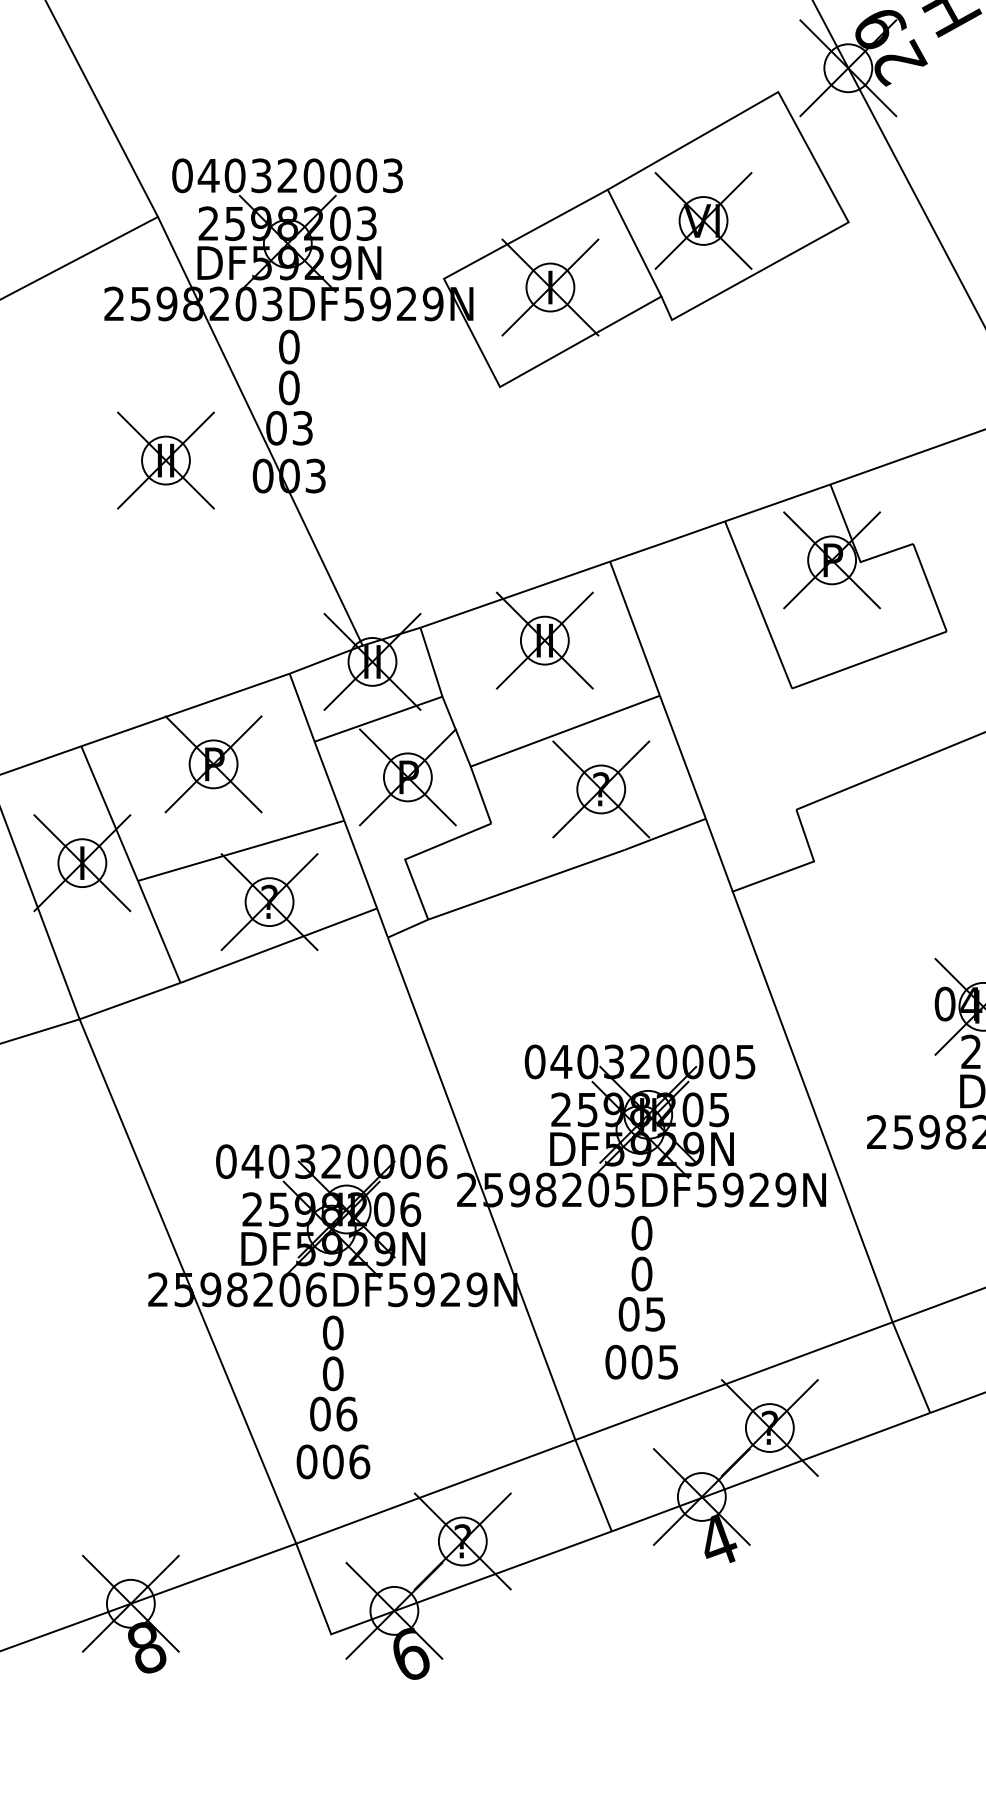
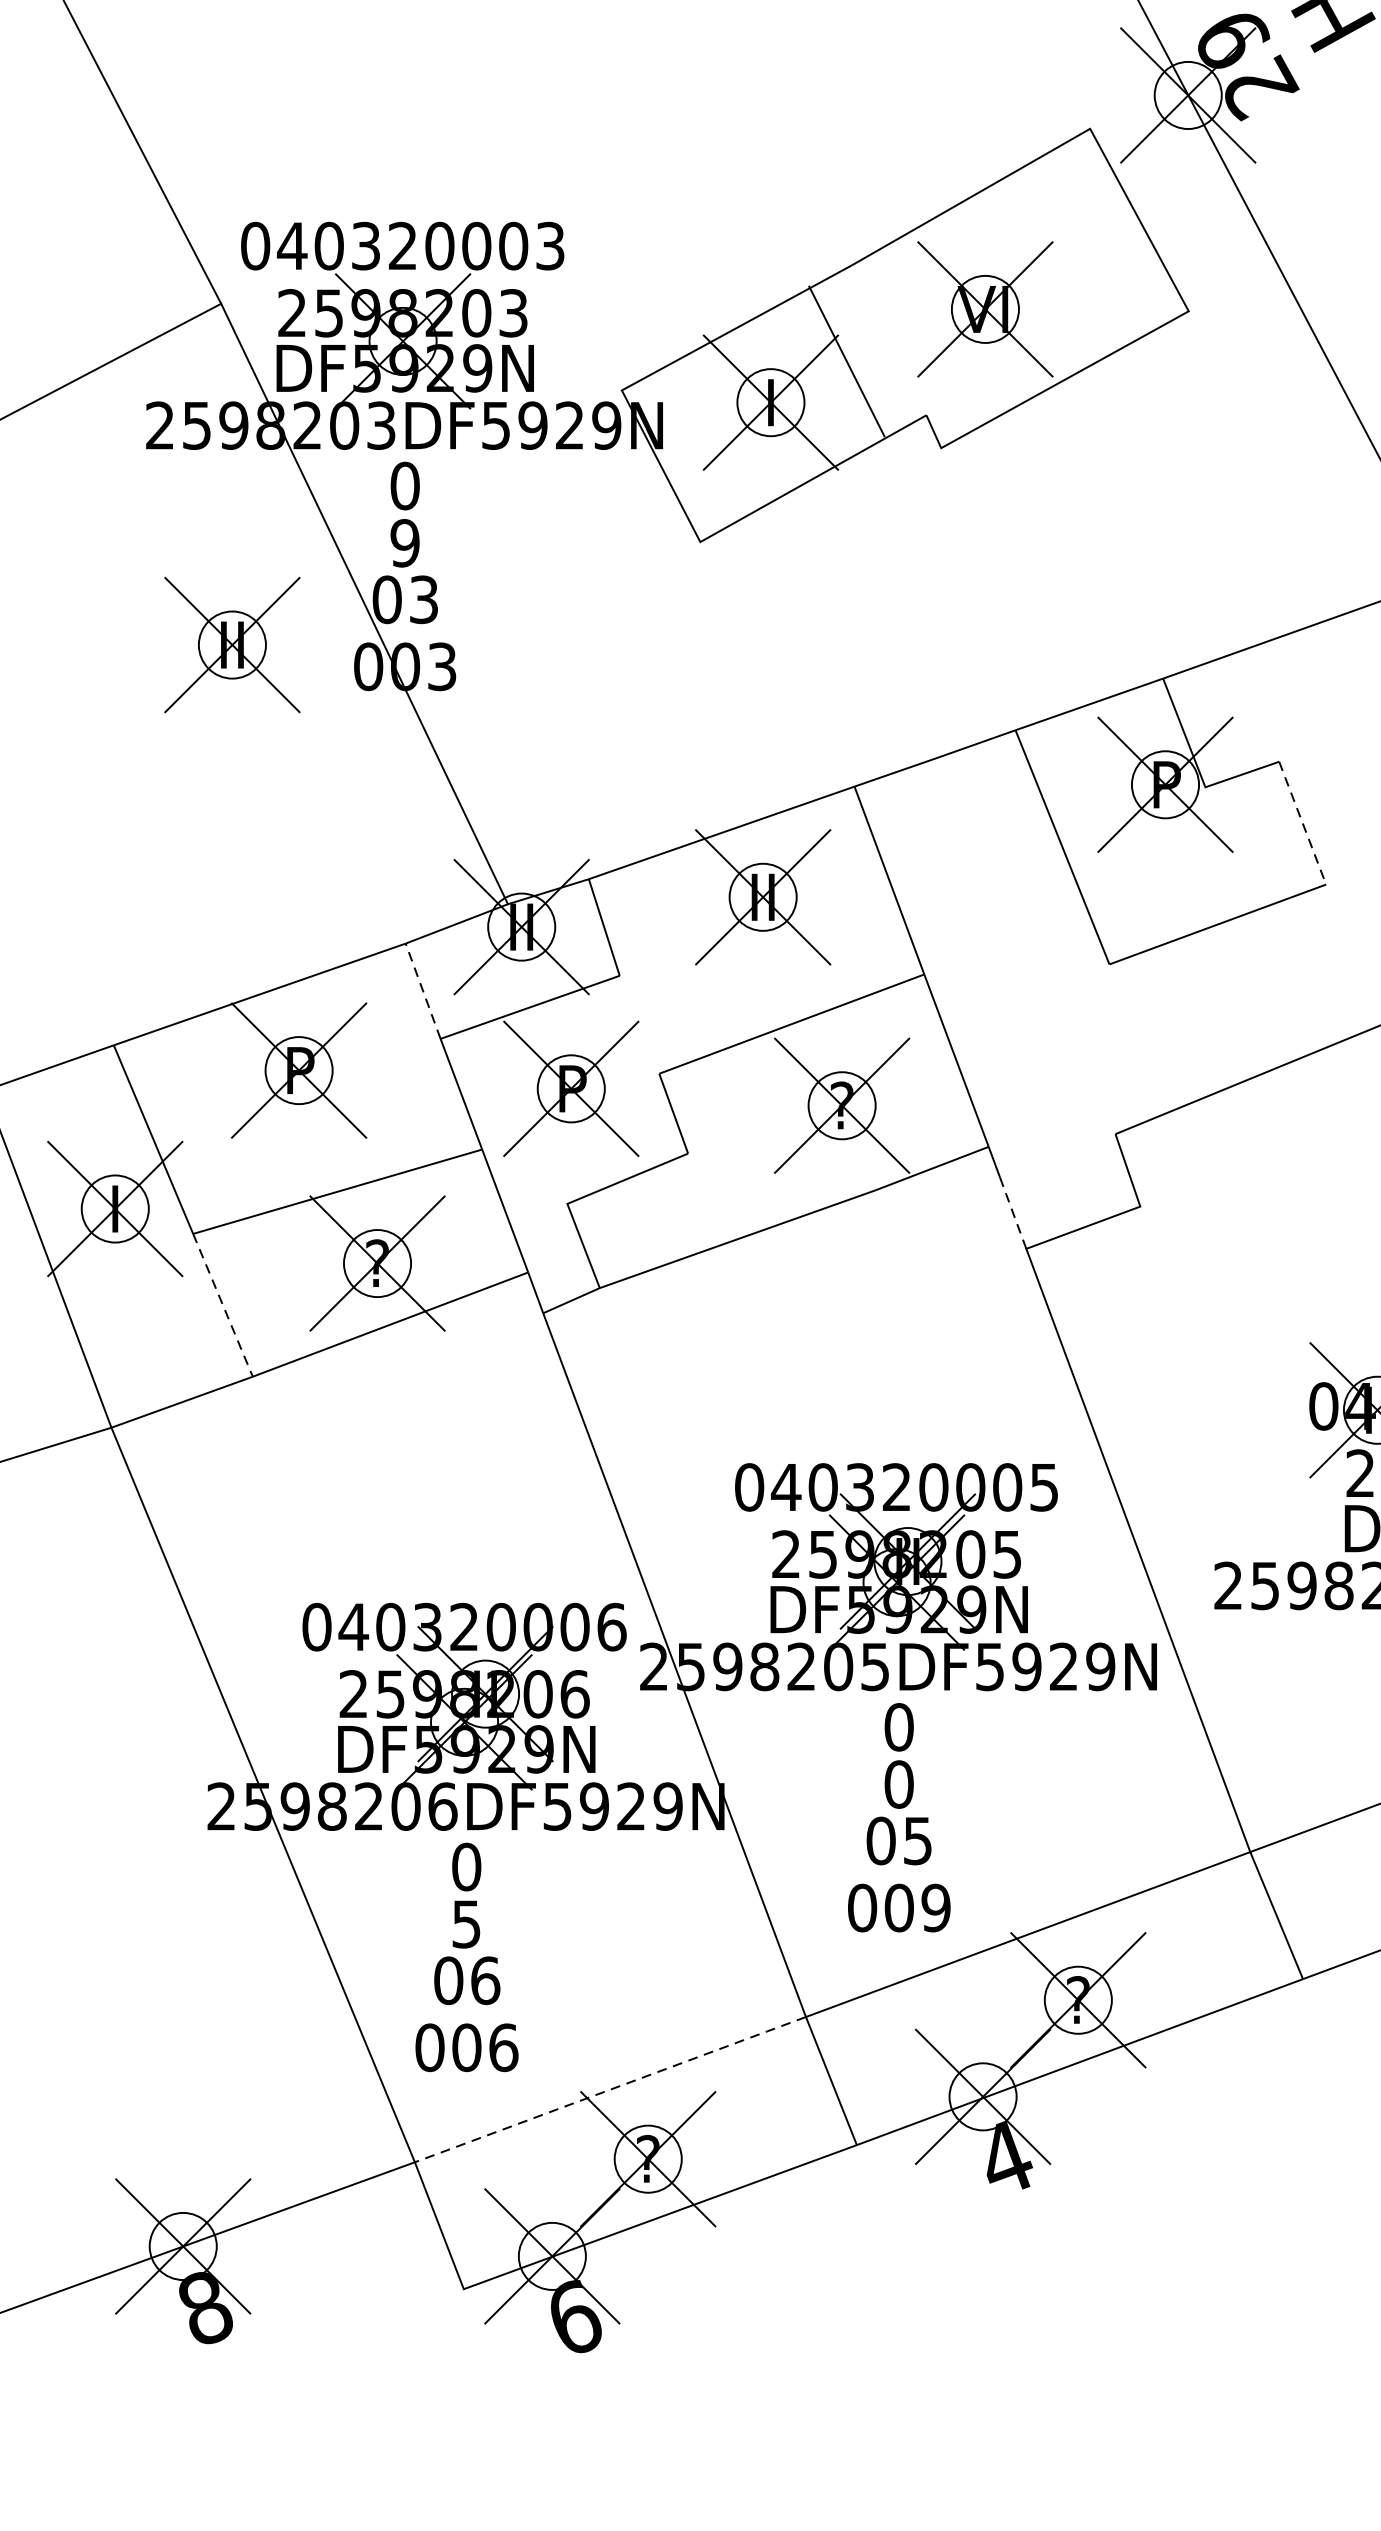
line: (634, 242) -> (846, 360), moved
text: (288, 387) -> (404, 542), 0 -> 9
line: (930, 587) -> (1303, 822), solid -> dashed
line: (301, 707) -> (422, 990), solid -> dashed
line: (456, 731) -> (639, 1024), removed
line: (723, 865) -> (1013, 1212), solid -> dashed
line: (159, 932) -> (223, 1306), solid -> dashed
text: (668, 1361) -> (936, 1907), 005 -> 009
text: (332, 1373) -> (465, 1923), 0 -> 5
line: (435, 1491) -> (609, 2089), solid -> dashed

